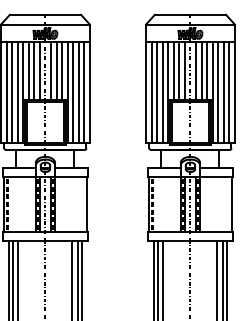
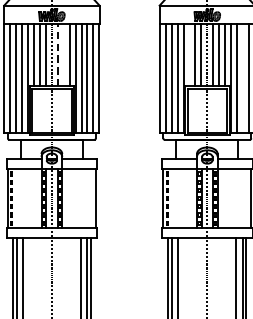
line: (50, 70) -> (57, 54), solid -> dashed
line: (56, 70) -> (63, 54), removed
line: (173, 70) -> (189, 54), removed
line: (223, 91) -> (242, 77), removed

